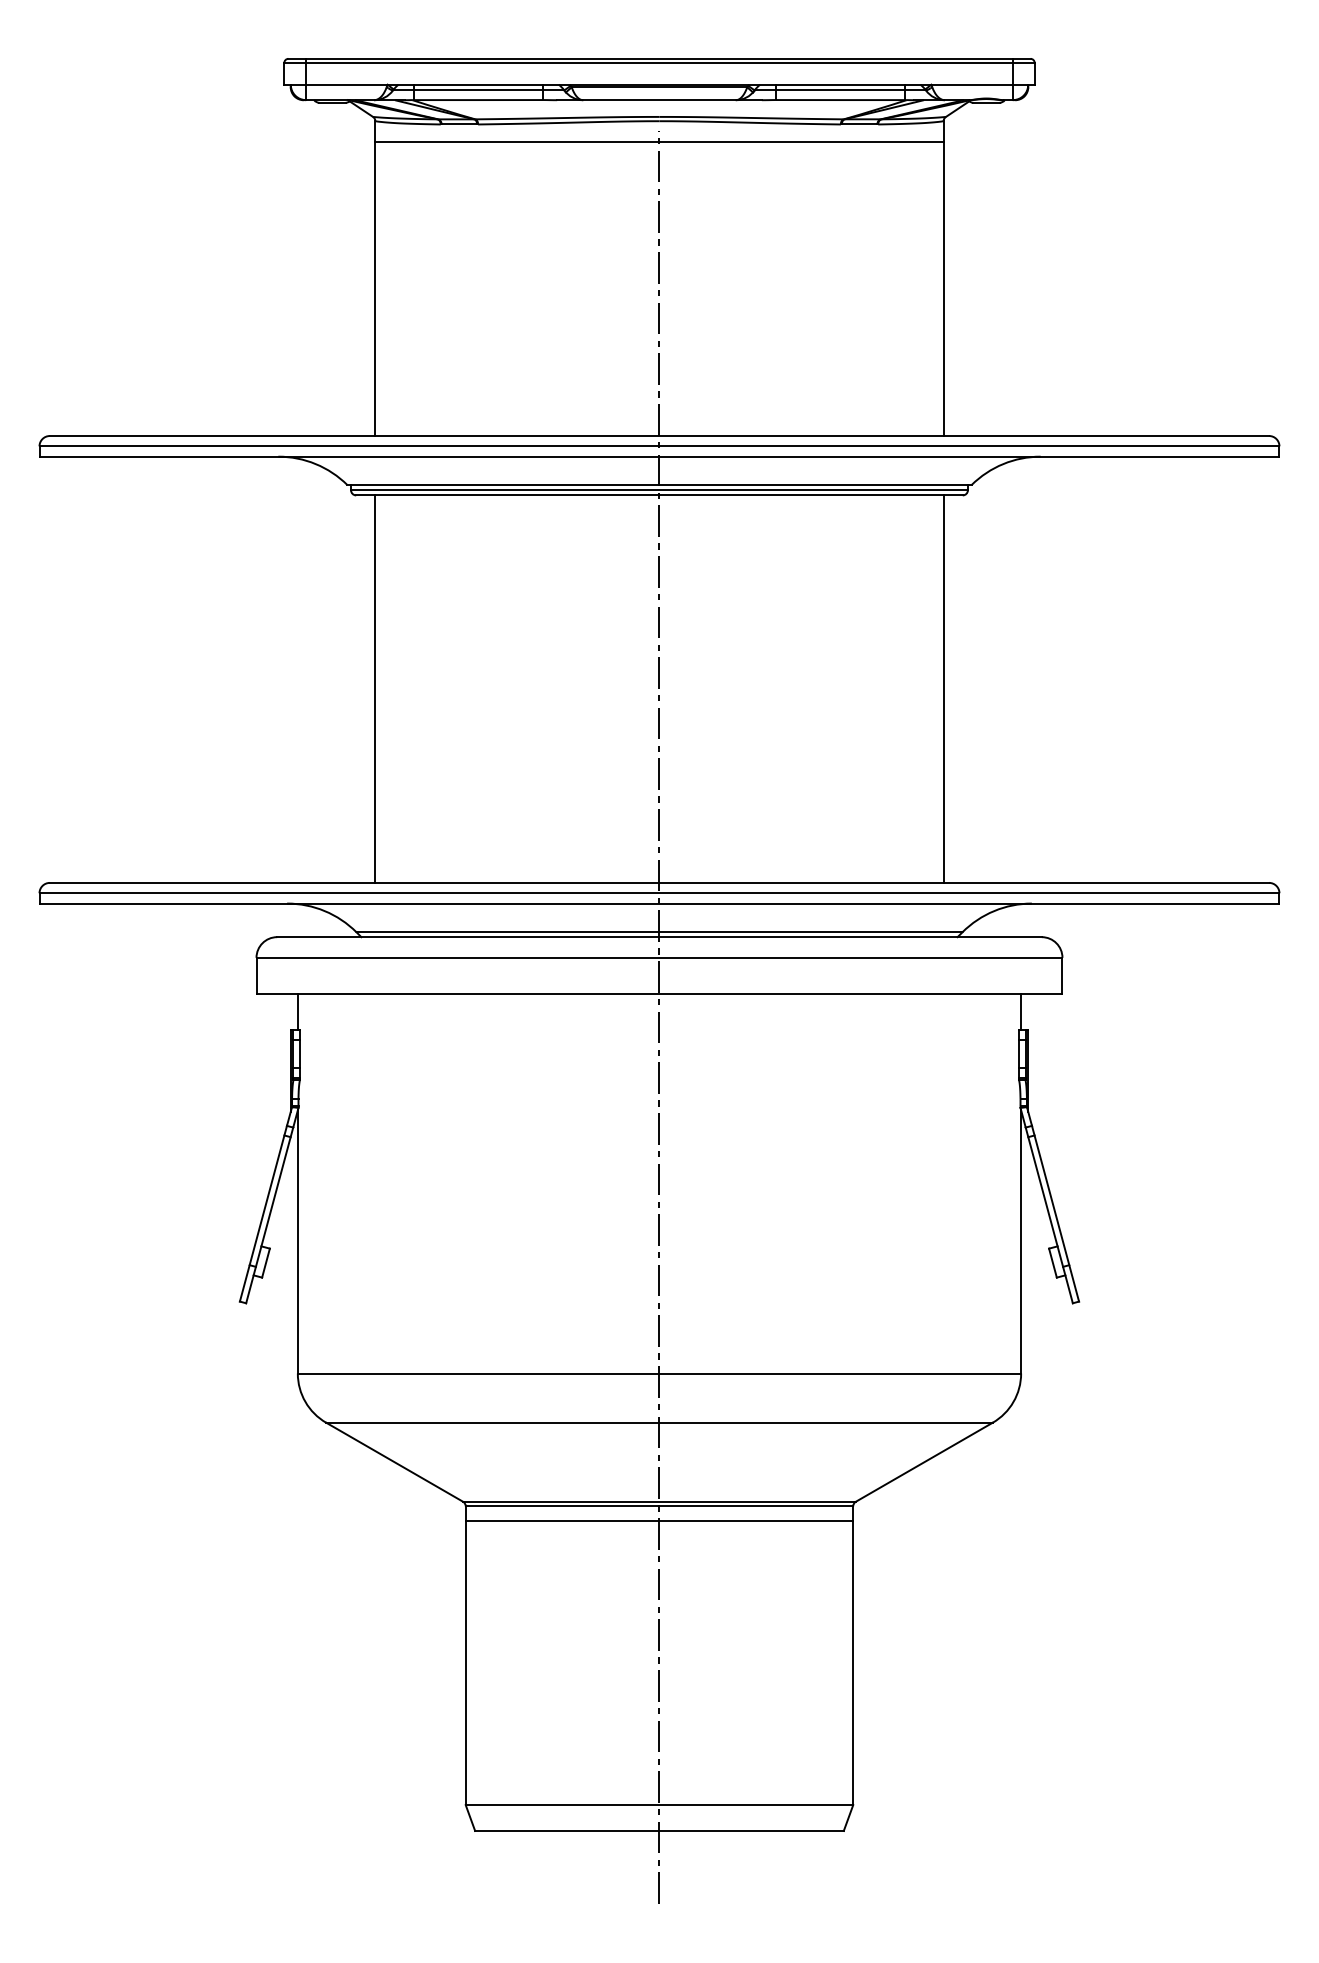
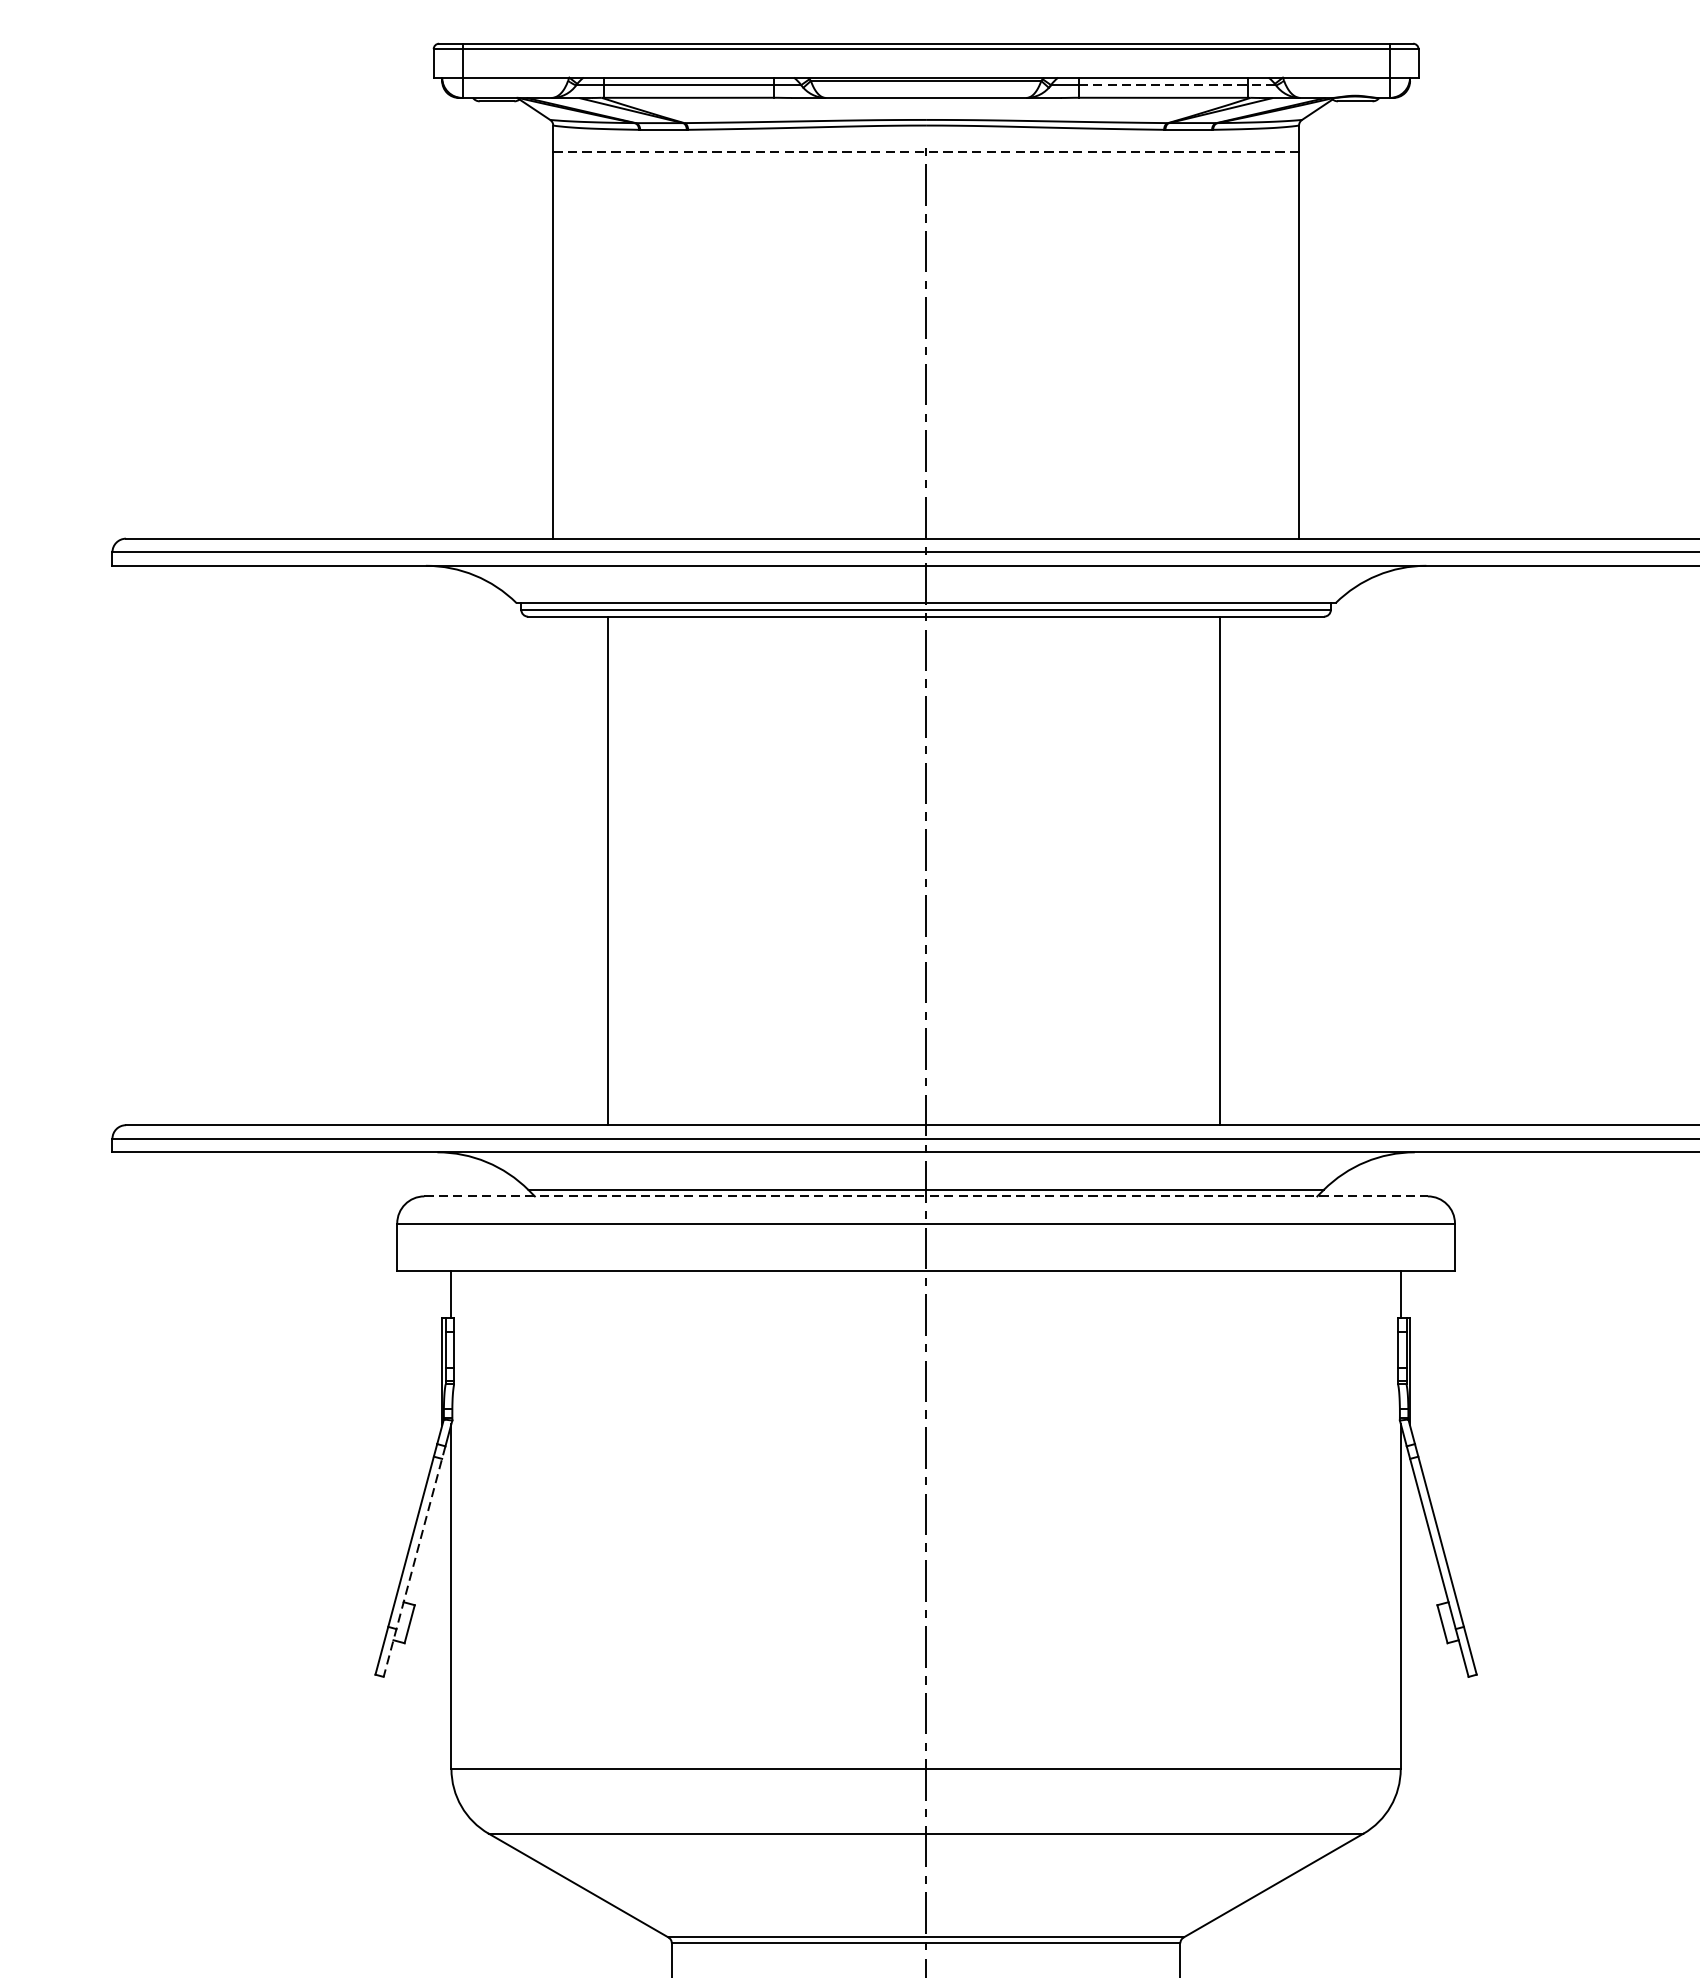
line: (851, 90) -> (1178, 85), solid -> dashed
line: (658, 141) -> (924, 152), solid -> dashed
line: (375, 688) -> (608, 870), moved
line: (943, 688) -> (1220, 870), moved
line: (659, 937) -> (926, 1196), solid -> dashed
line: (269, 1215) -> (414, 1561), solid -> dashed
line: (659, 1520) -> (926, 1961), removed

